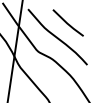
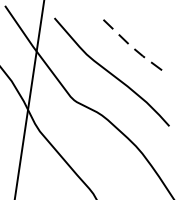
line: (67, 24) -> (130, 47), solid -> dashed

